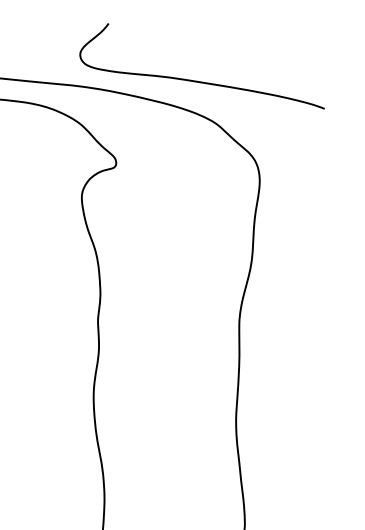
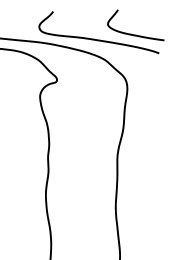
curve: (268, 68) -> (131, 33), added

